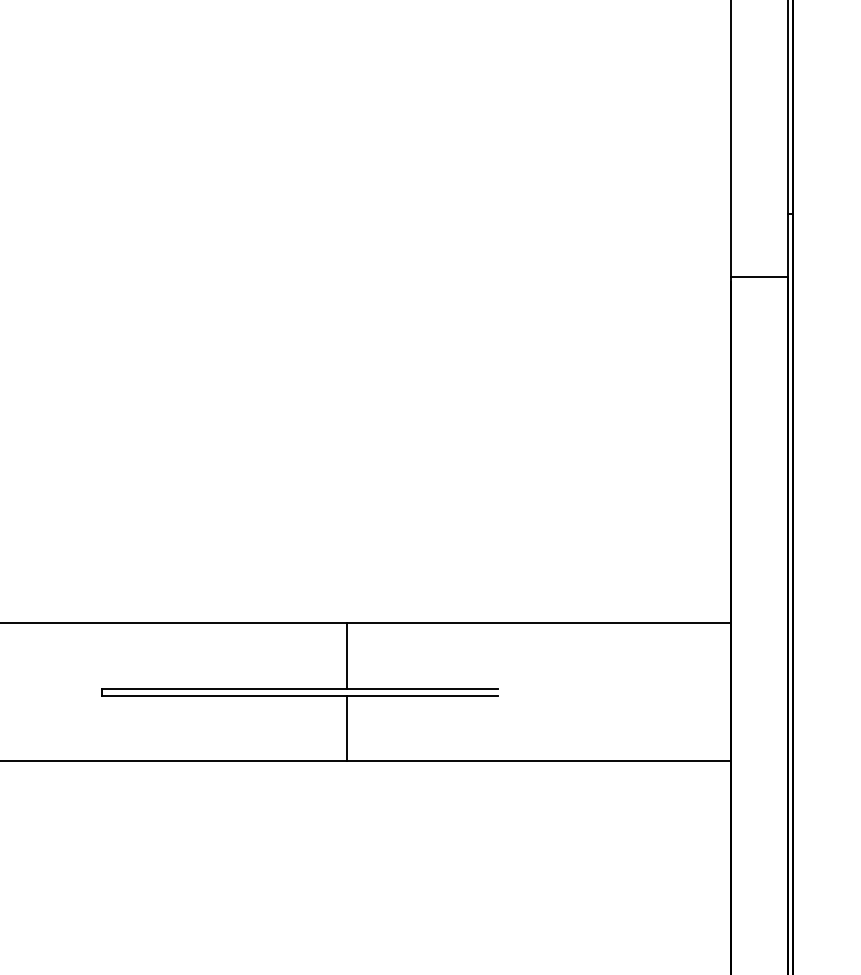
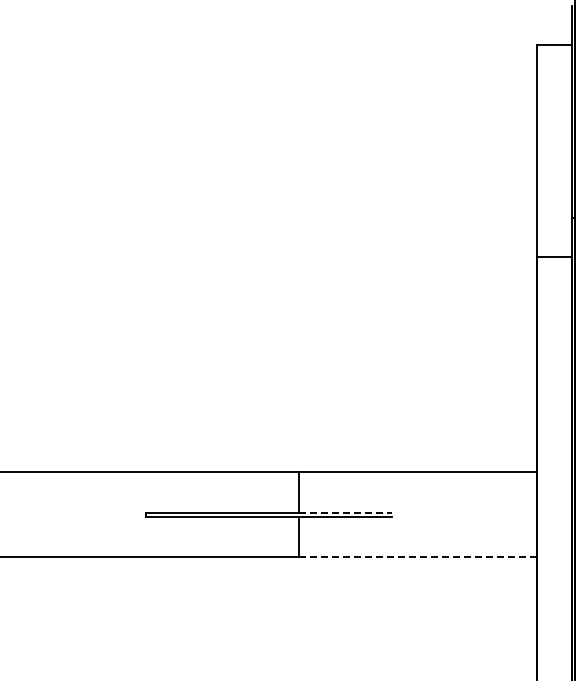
line: (422, 688) -> (345, 512), solid -> dashed
line: (538, 761) -> (417, 557), solid -> dashed

